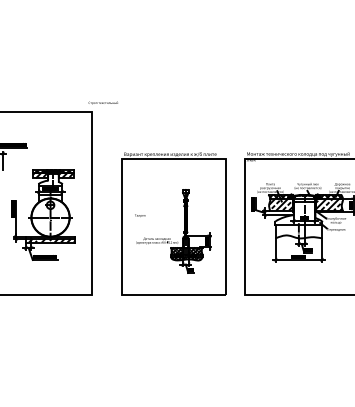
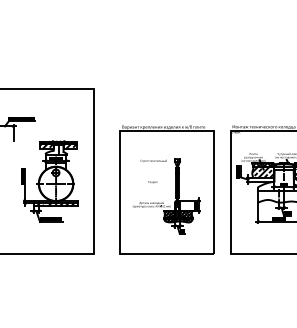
text: (102, 102) -> (152, 160), moved
text: (140, 215) -> (152, 182), moved

